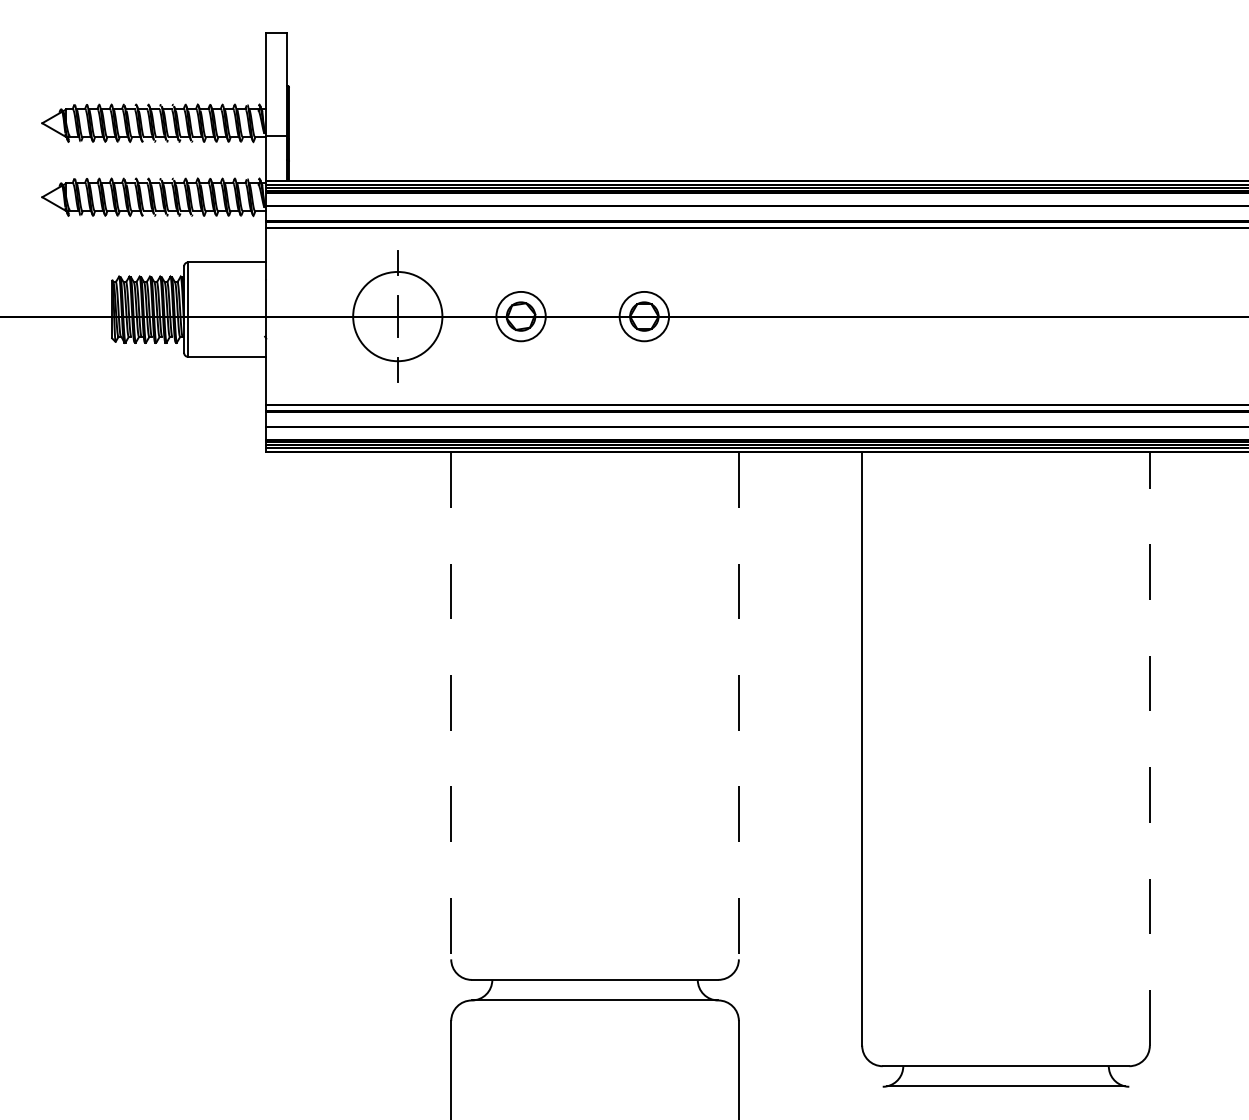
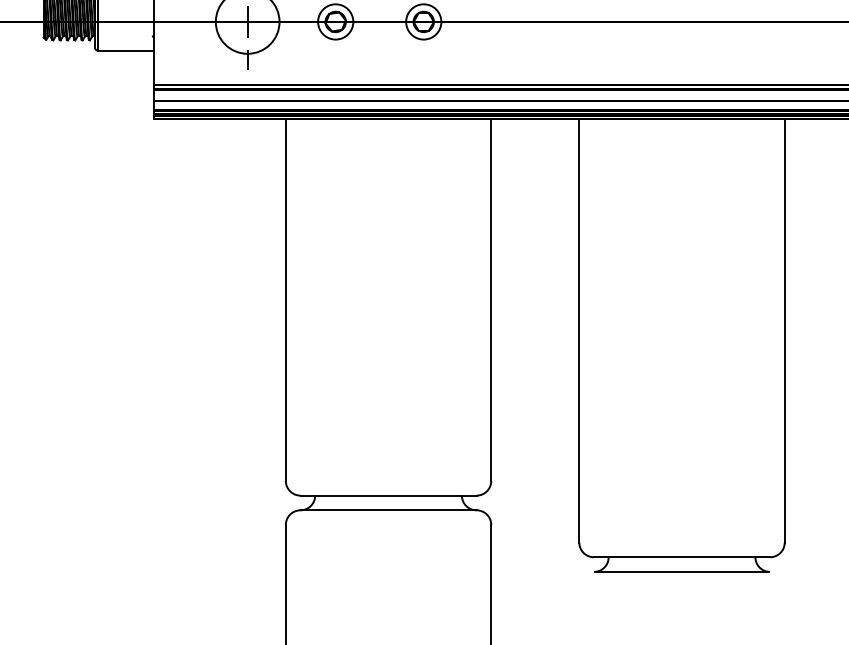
line: (451, 705) -> (286, 299), dashed -> solid
line: (738, 705) -> (490, 299), dashed -> solid
line: (1149, 748) -> (784, 330), dashed -> solid

